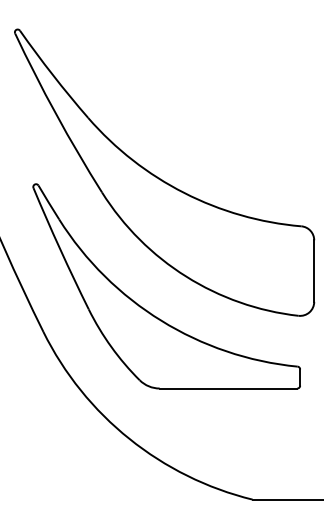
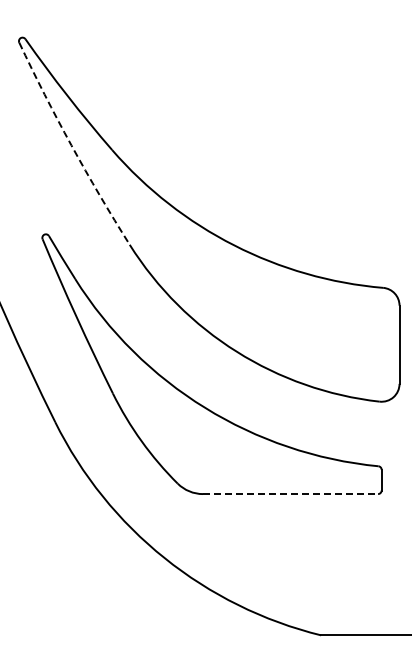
arc: (56, 114) -> (71, 145), solid -> dashed
line: (228, 388) -> (290, 494), solid -> dashed

